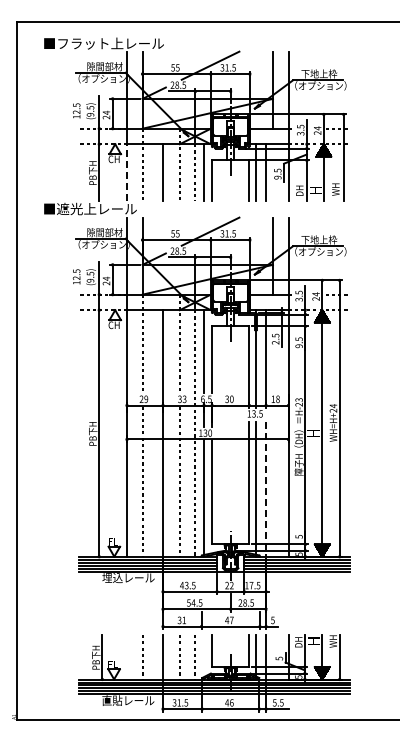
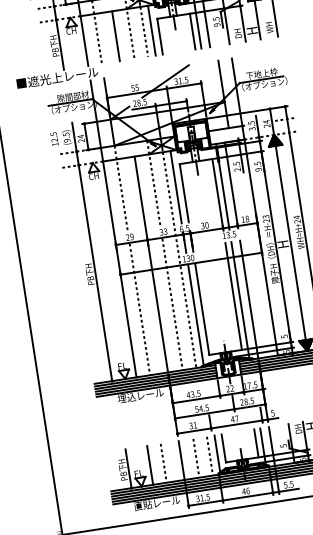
line: (127, 172) -> (84, 40), dashed -> solid
line: (266, 490) -> (249, 300), dashed -> solid
line: (204, 656) -> (217, 454), added
line: (127, 657) -> (150, 465), added

